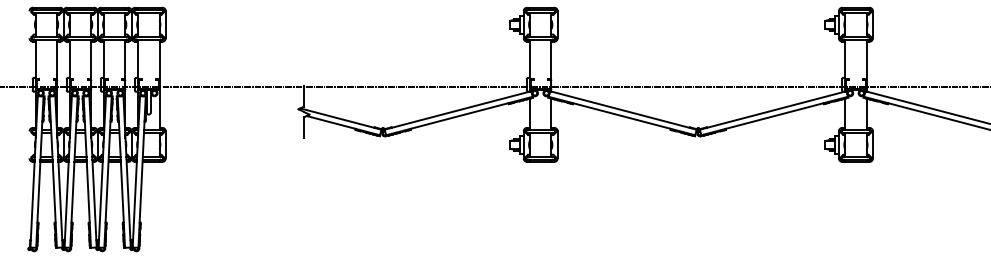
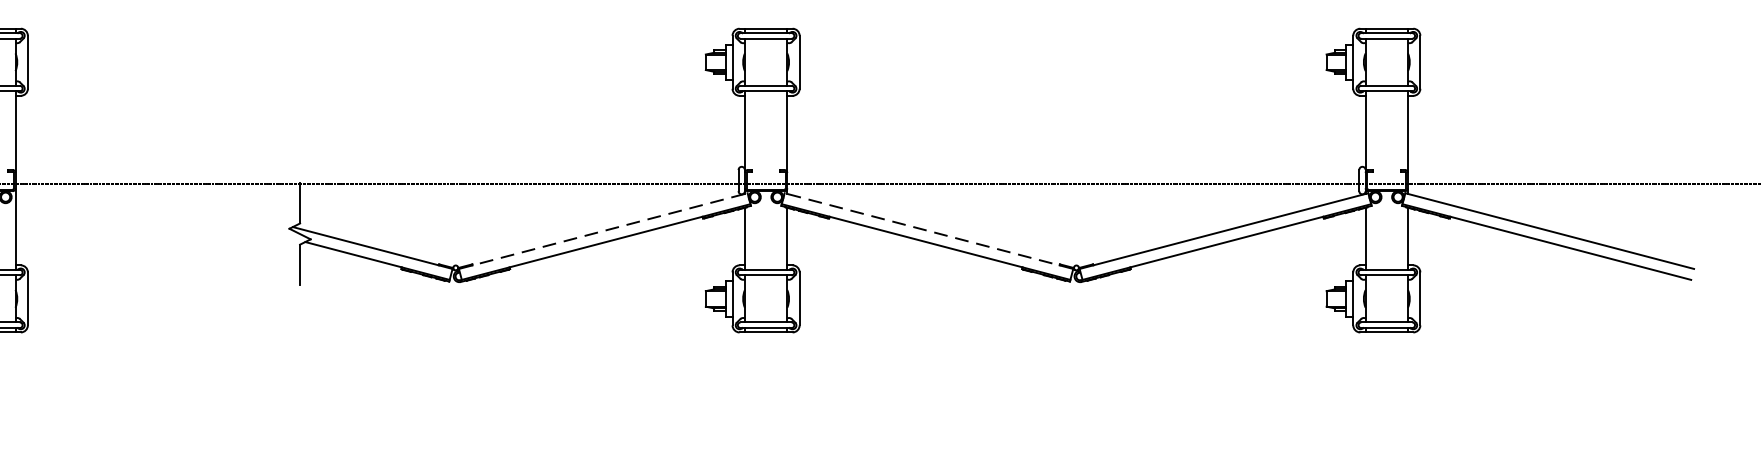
line: (458, 110) -> (604, 231), solid -> dashed
line: (623, 110) -> (929, 231), solid -> dashed

